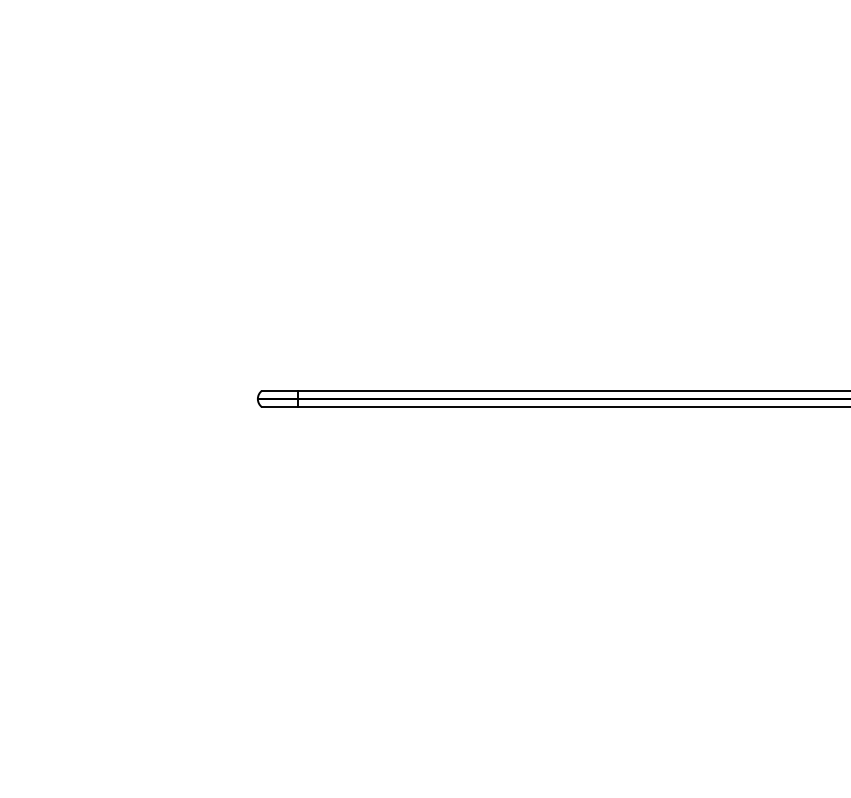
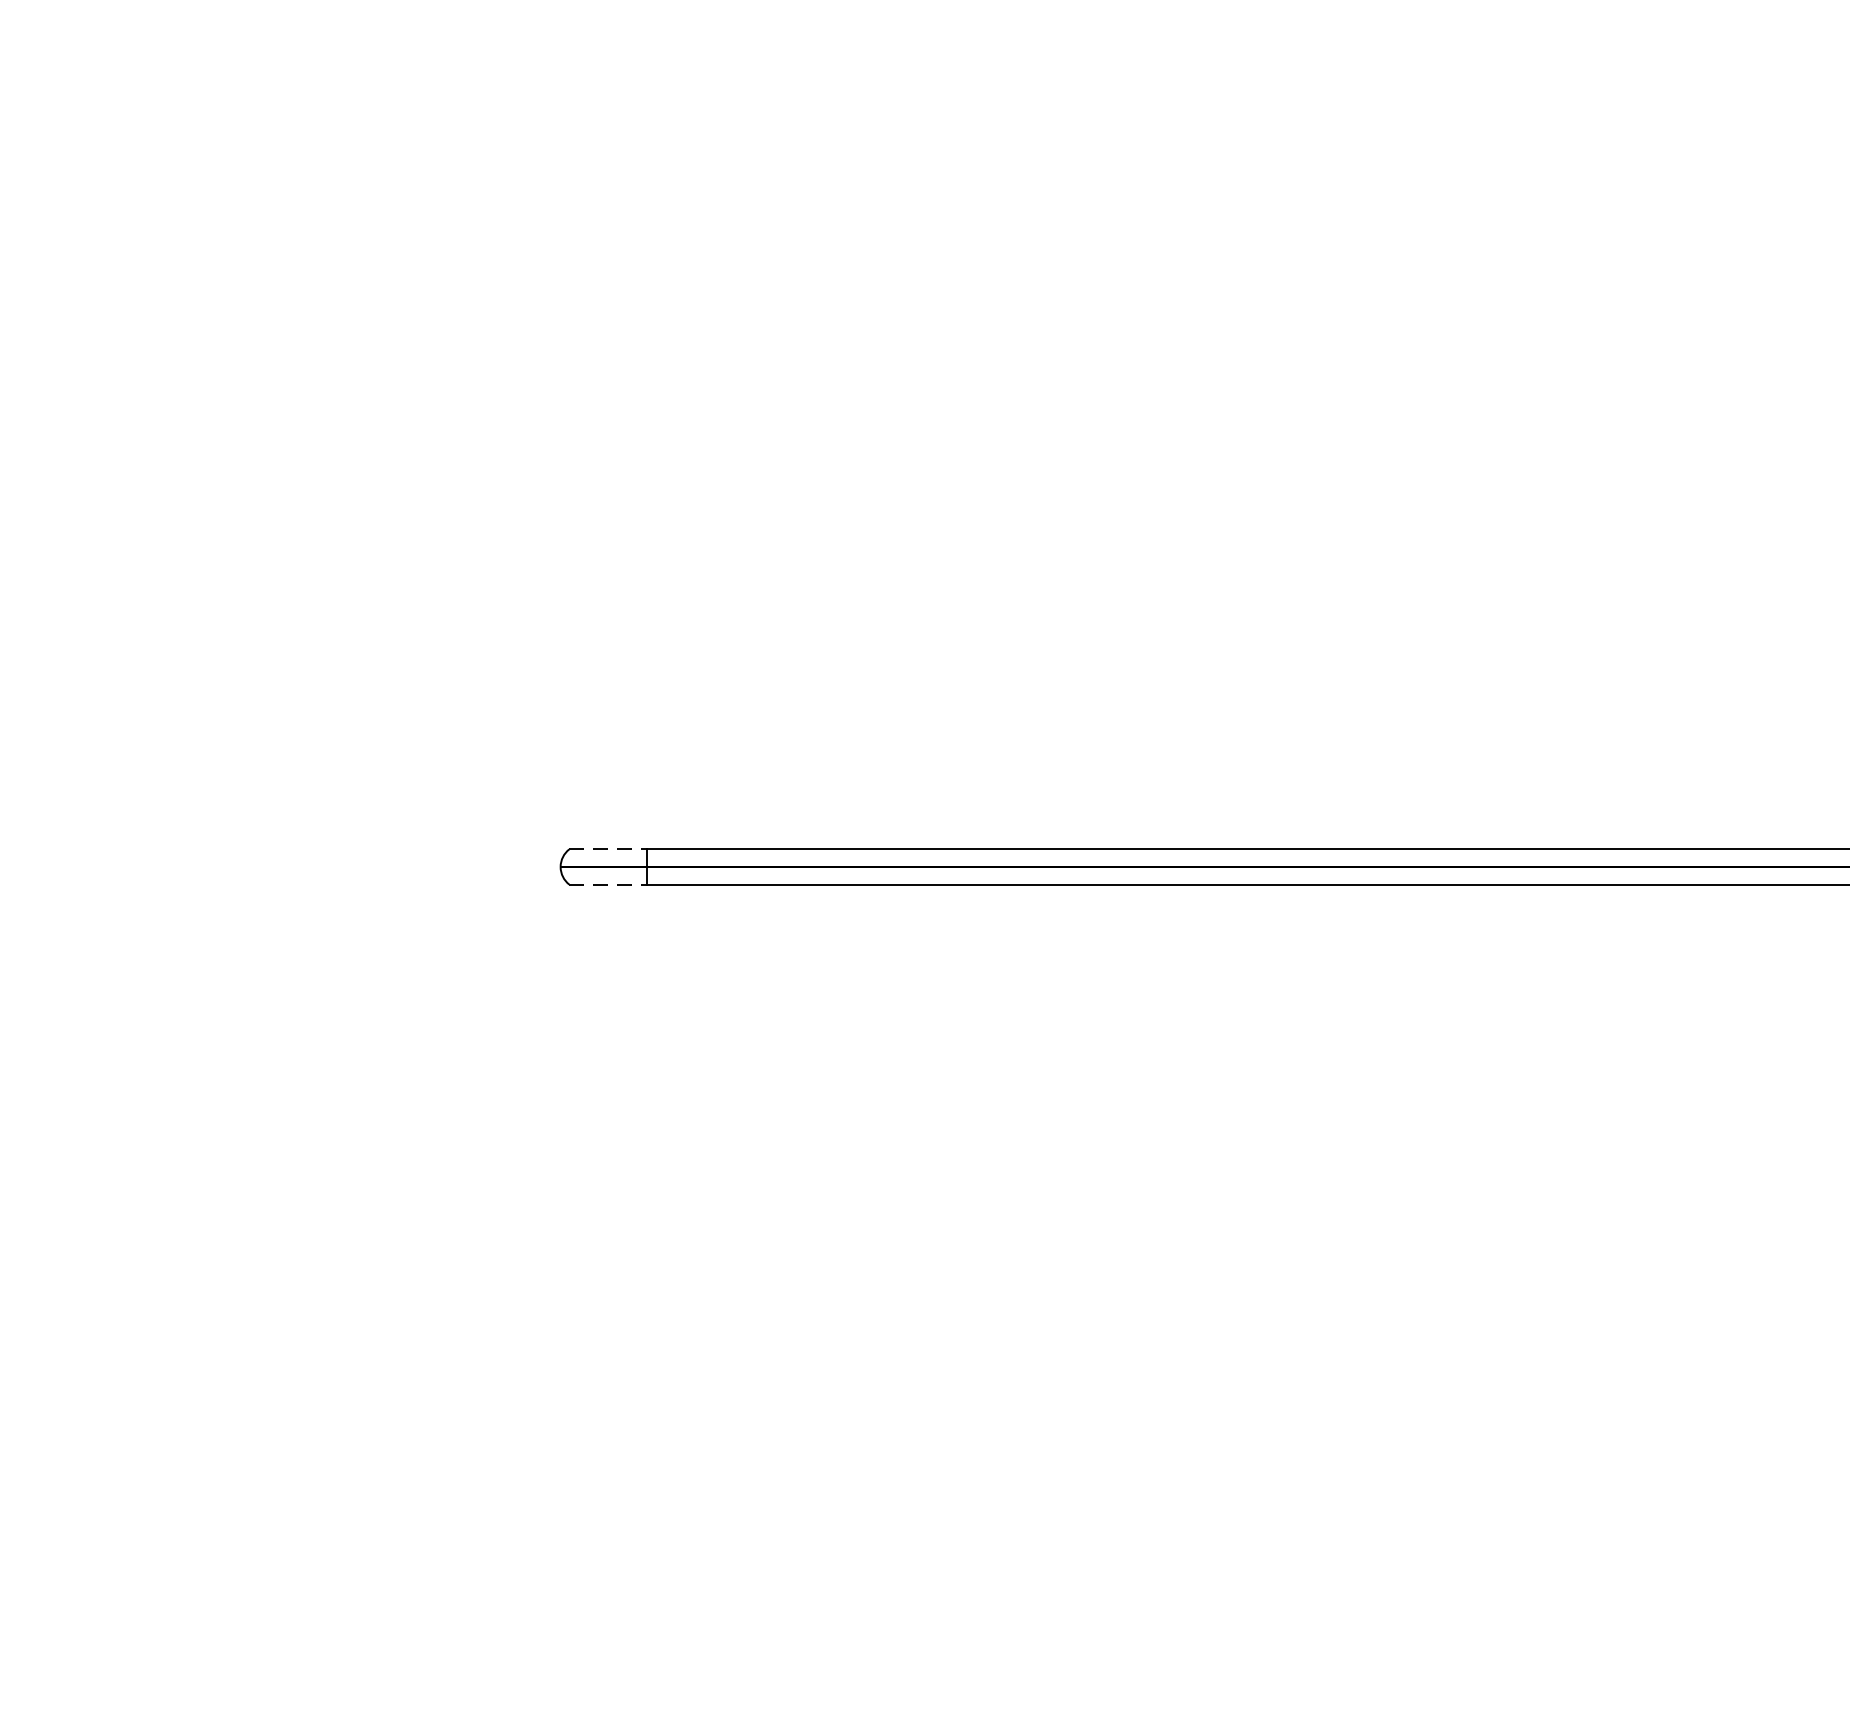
line: (279, 390) -> (607, 848), solid -> dashed
line: (279, 407) -> (607, 885), solid -> dashed

